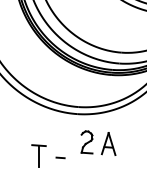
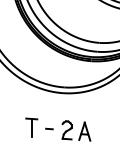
part: (98, 142) -> (76, 130), moved

